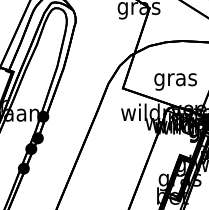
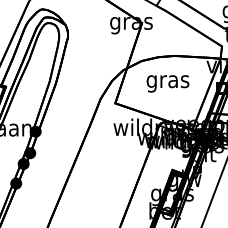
text: (175, 81) -> (167, 83), moved

